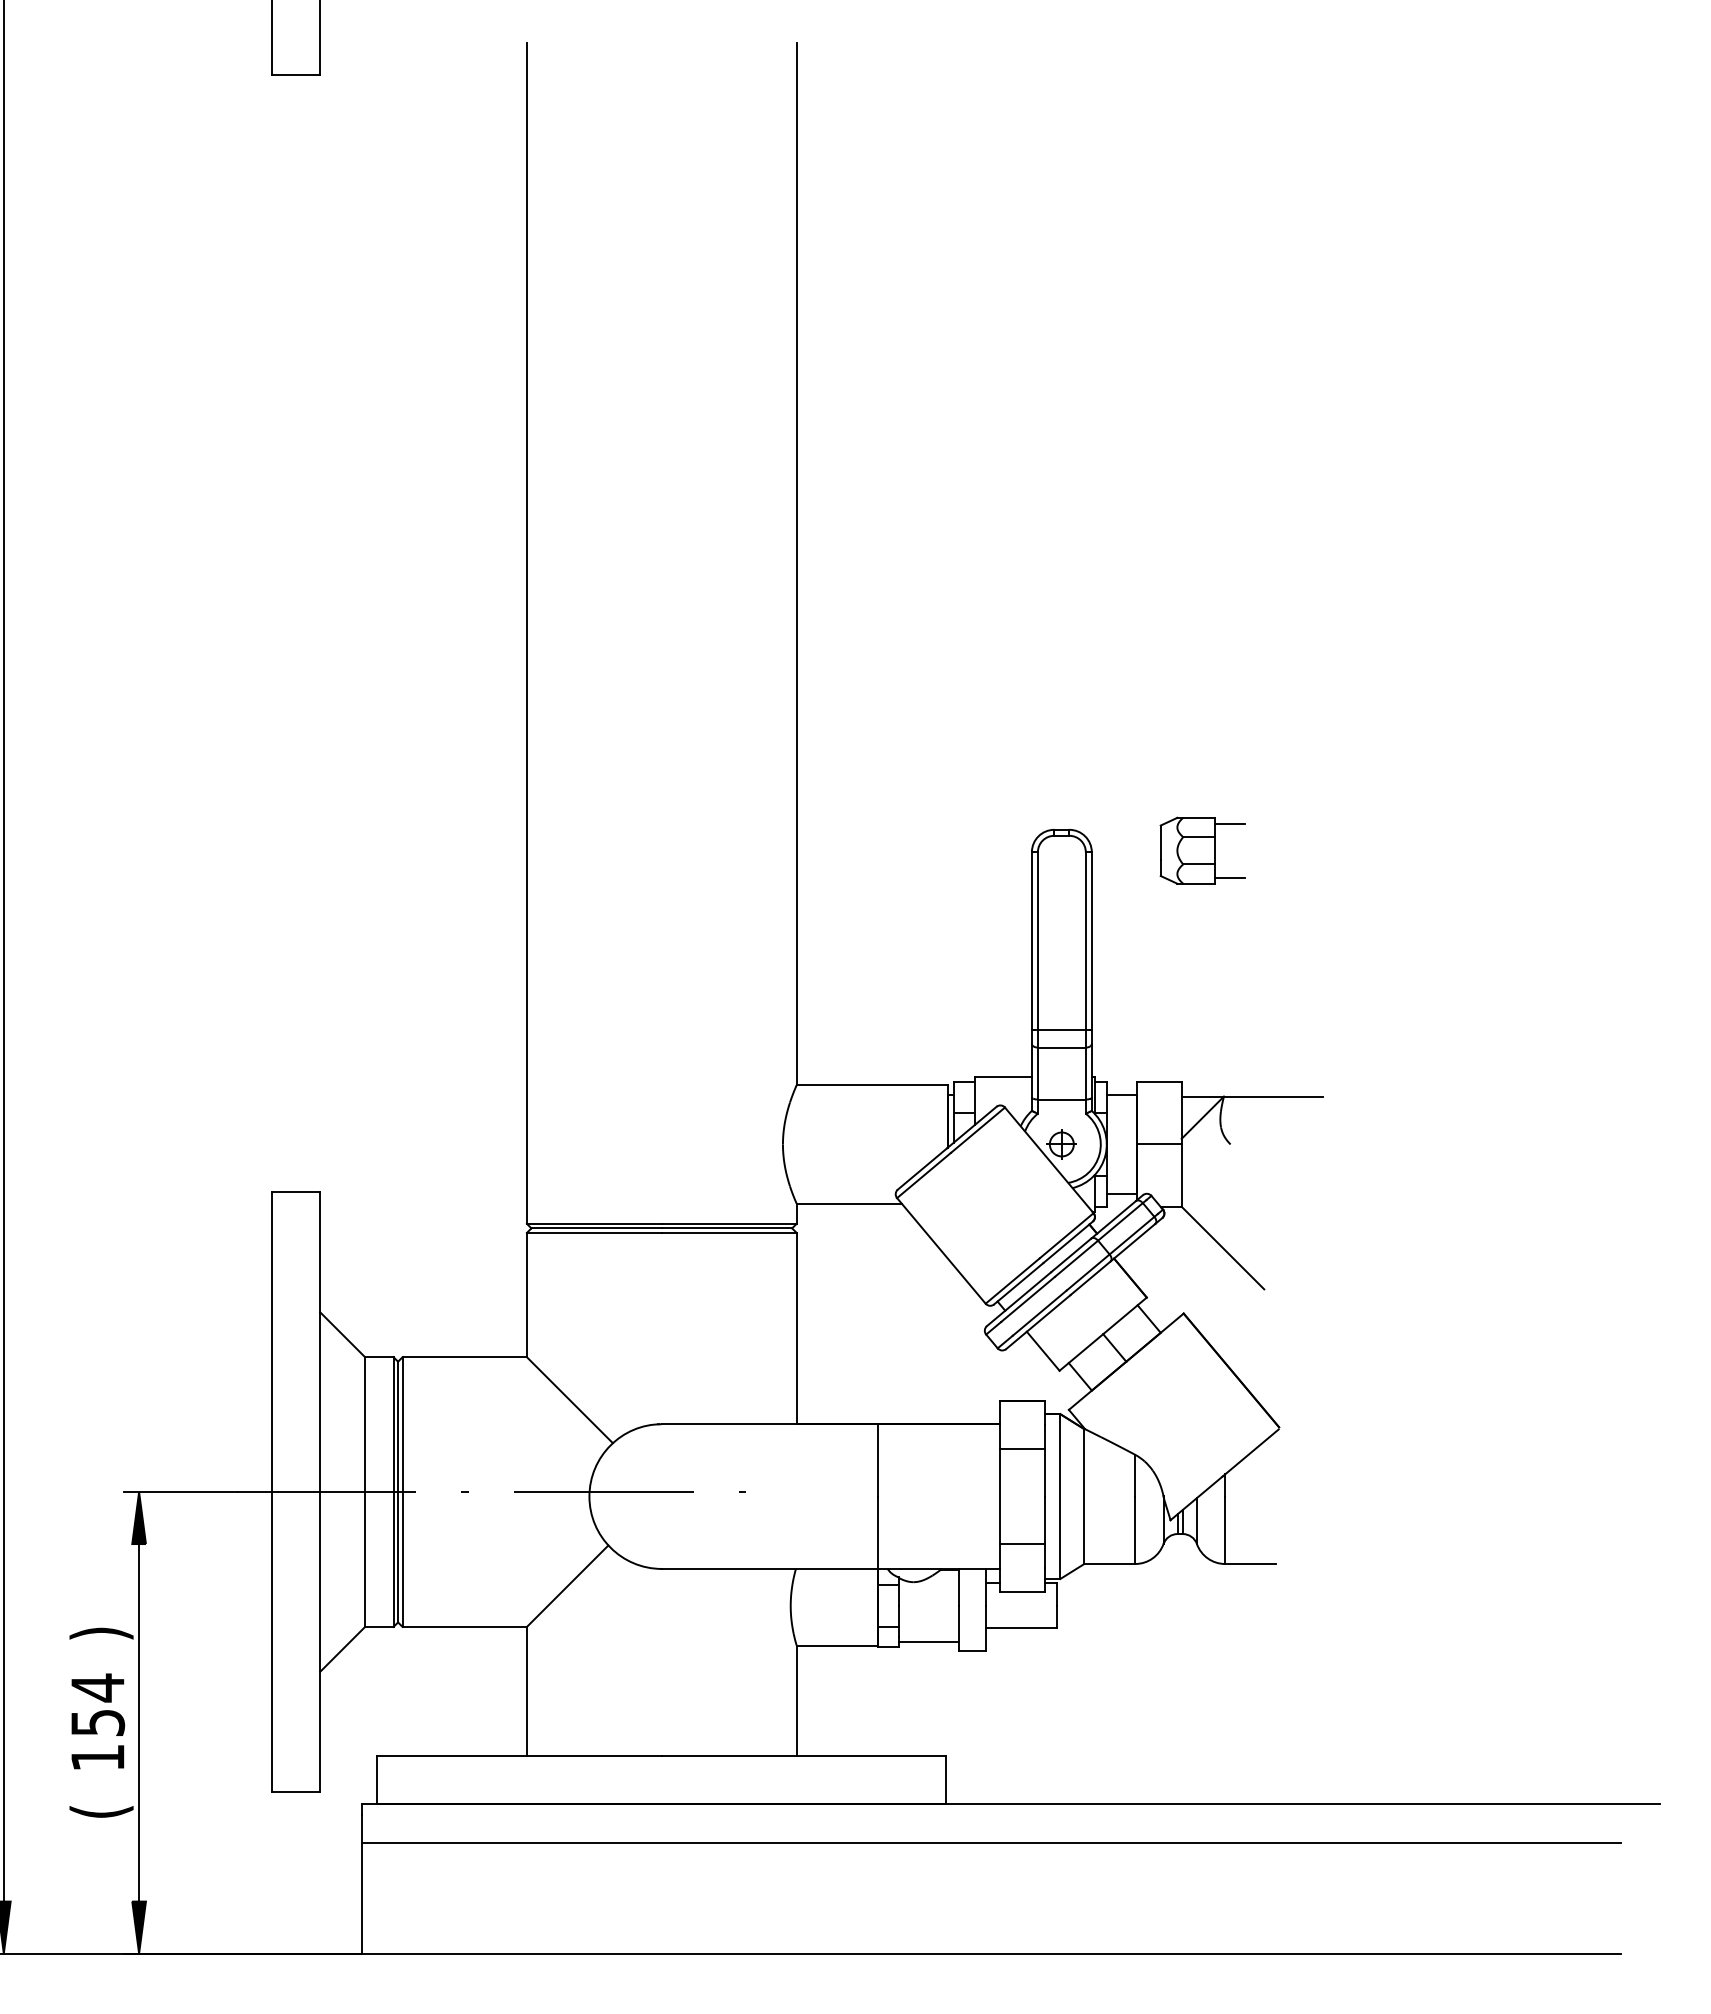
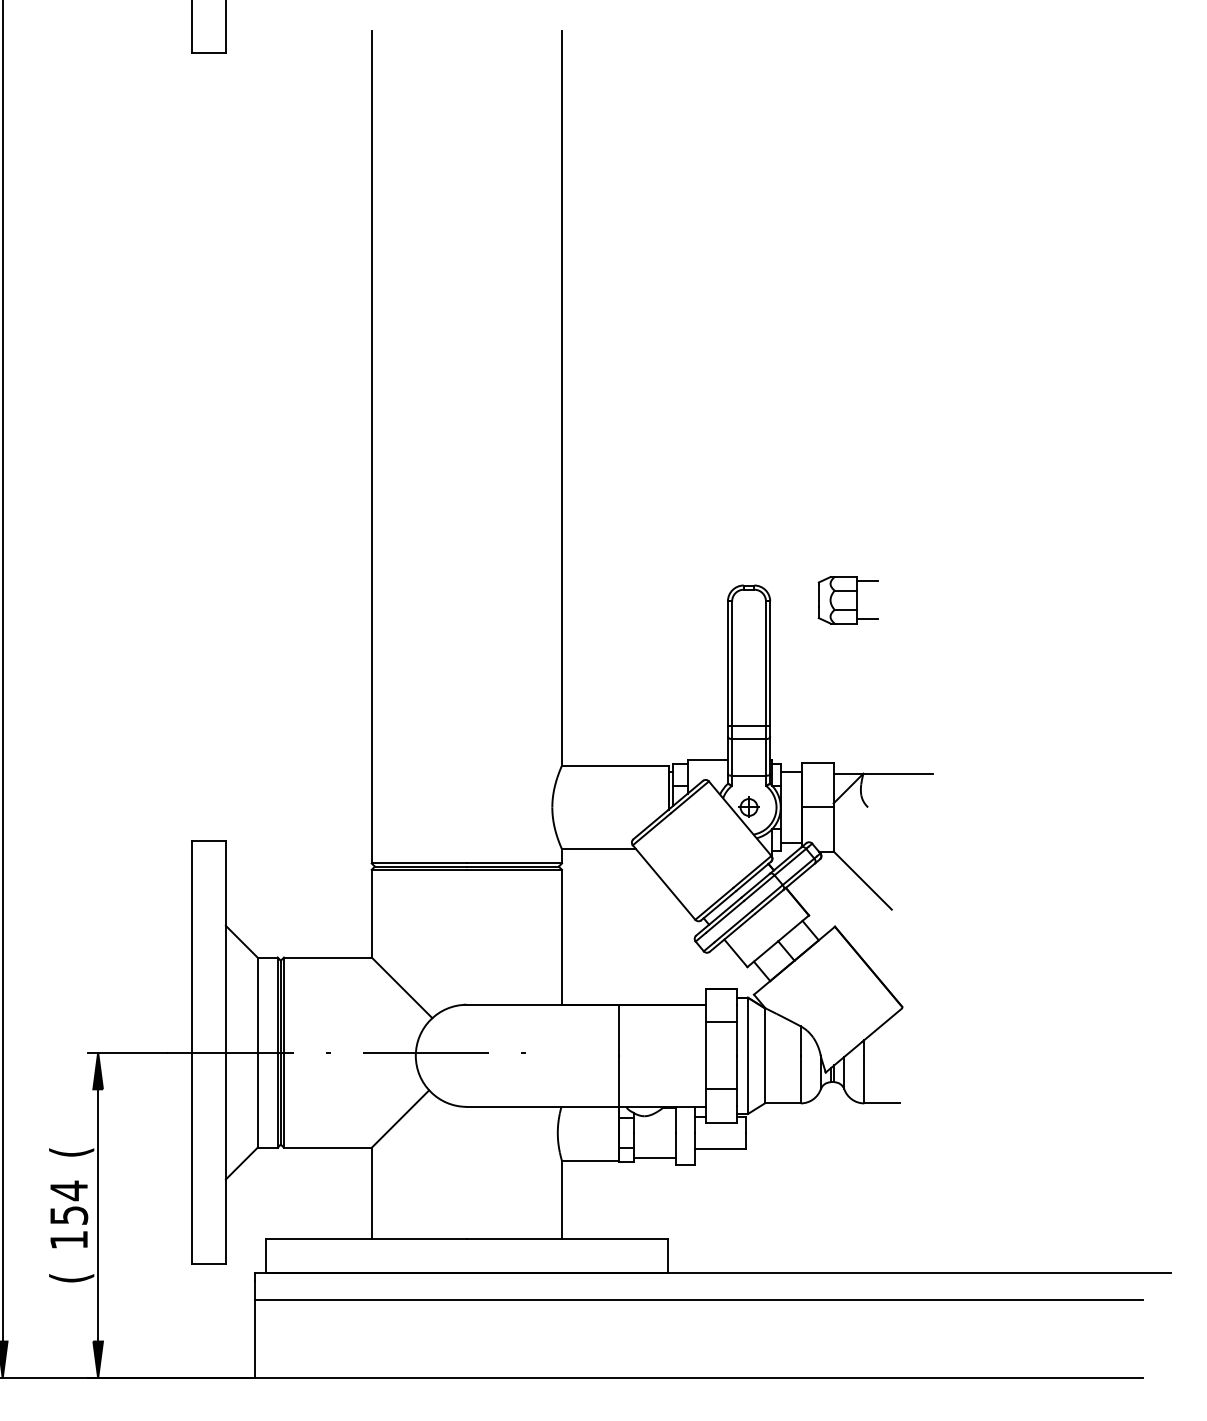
text: (101, 1633) -> (71, 1152), ) -> (

